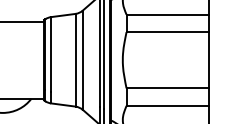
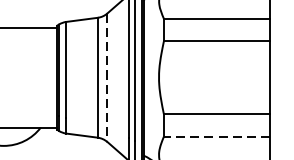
line: (82, 60) -> (106, 78), solid -> dashed
line: (167, 105) -> (216, 136), solid -> dashed

